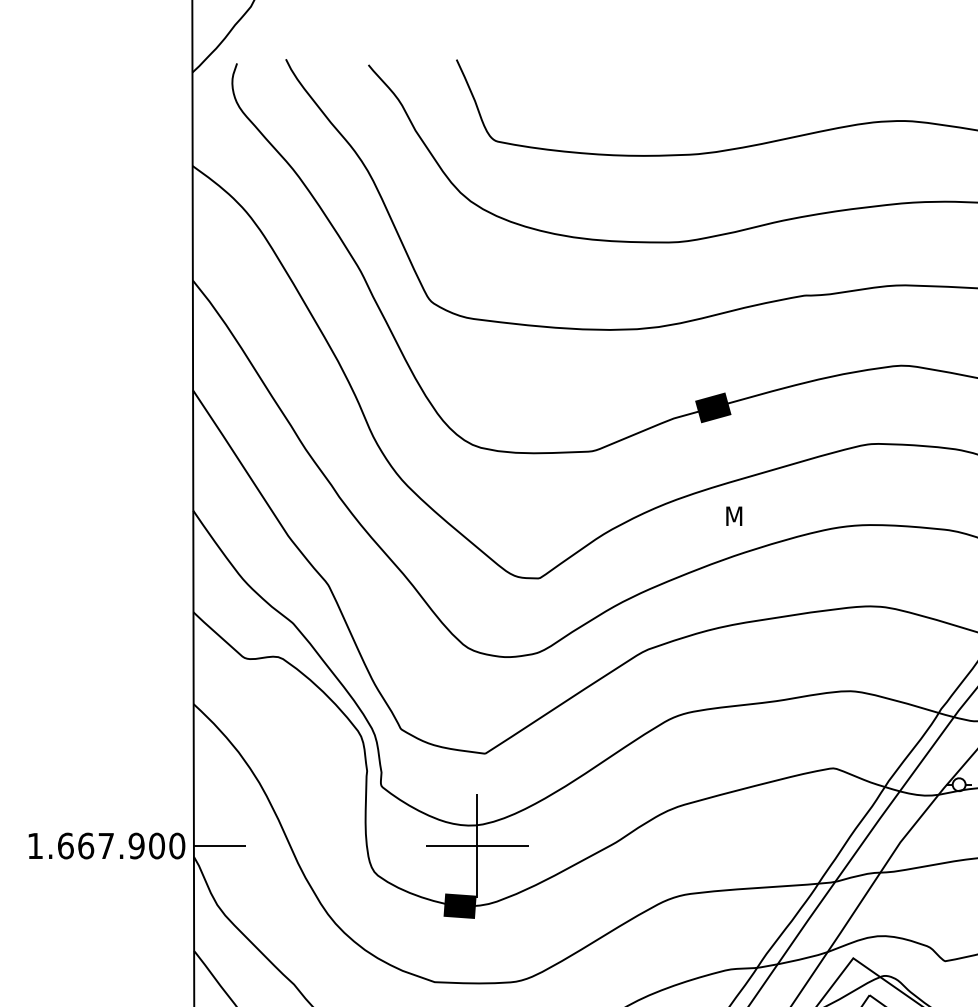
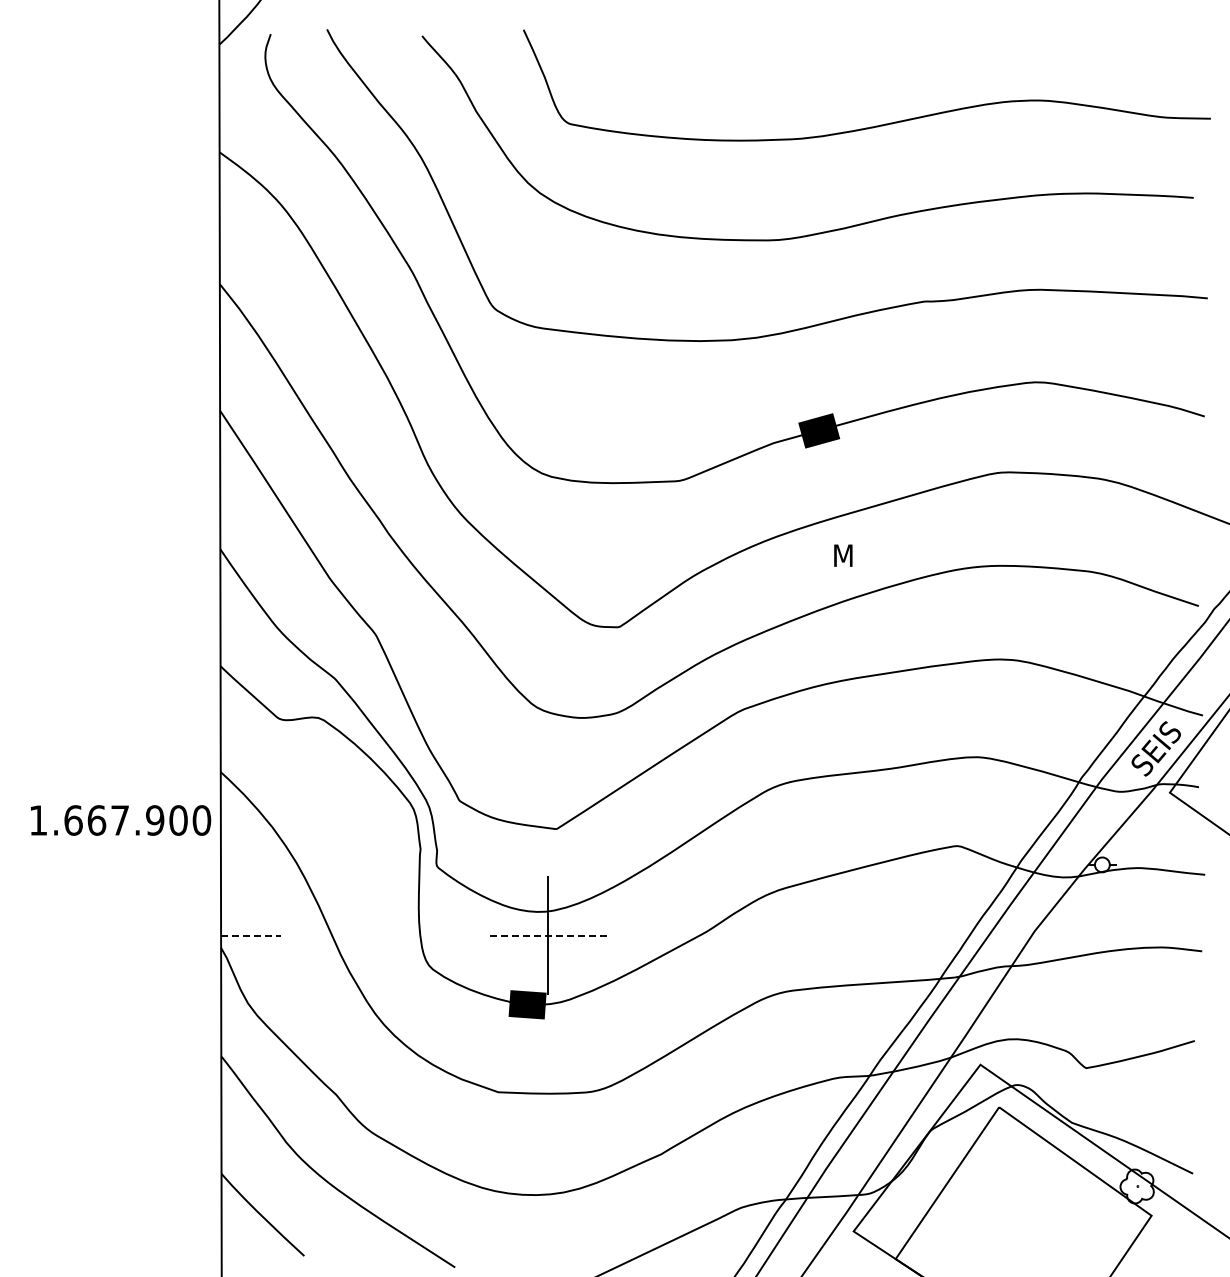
text: (107, 846) -> (121, 820), moved
line: (219, 846) -> (250, 935), solid -> dashed
line: (477, 846) -> (547, 935), solid -> dashed

